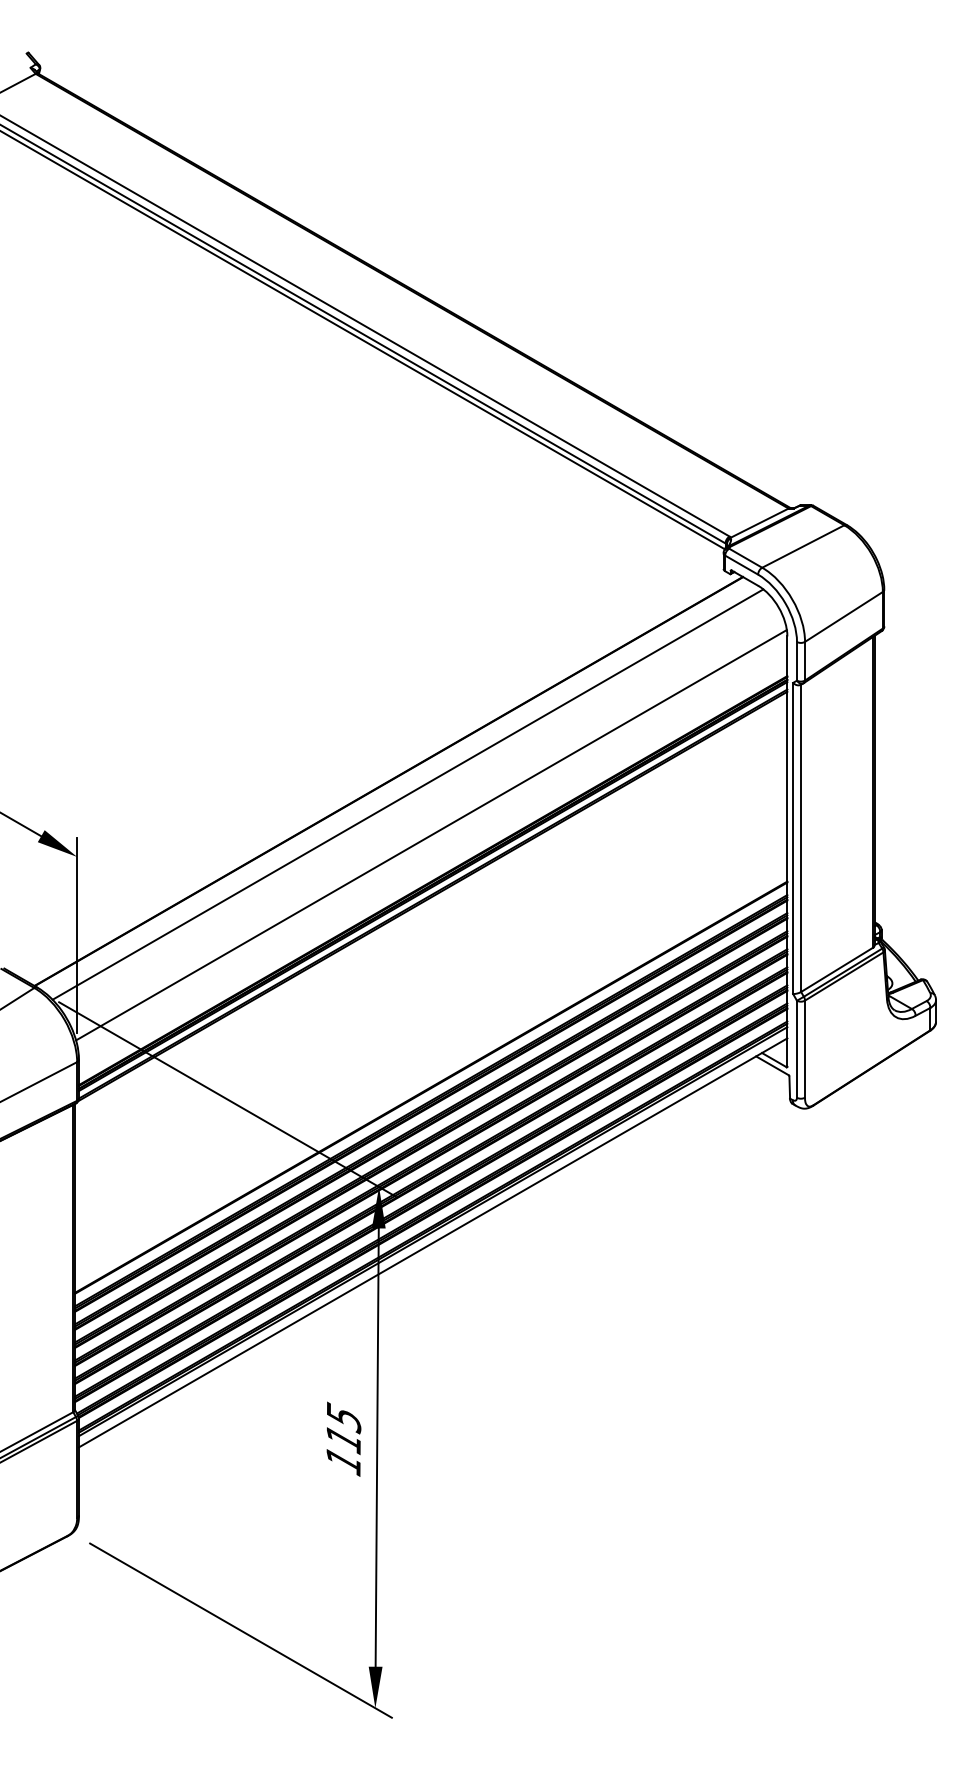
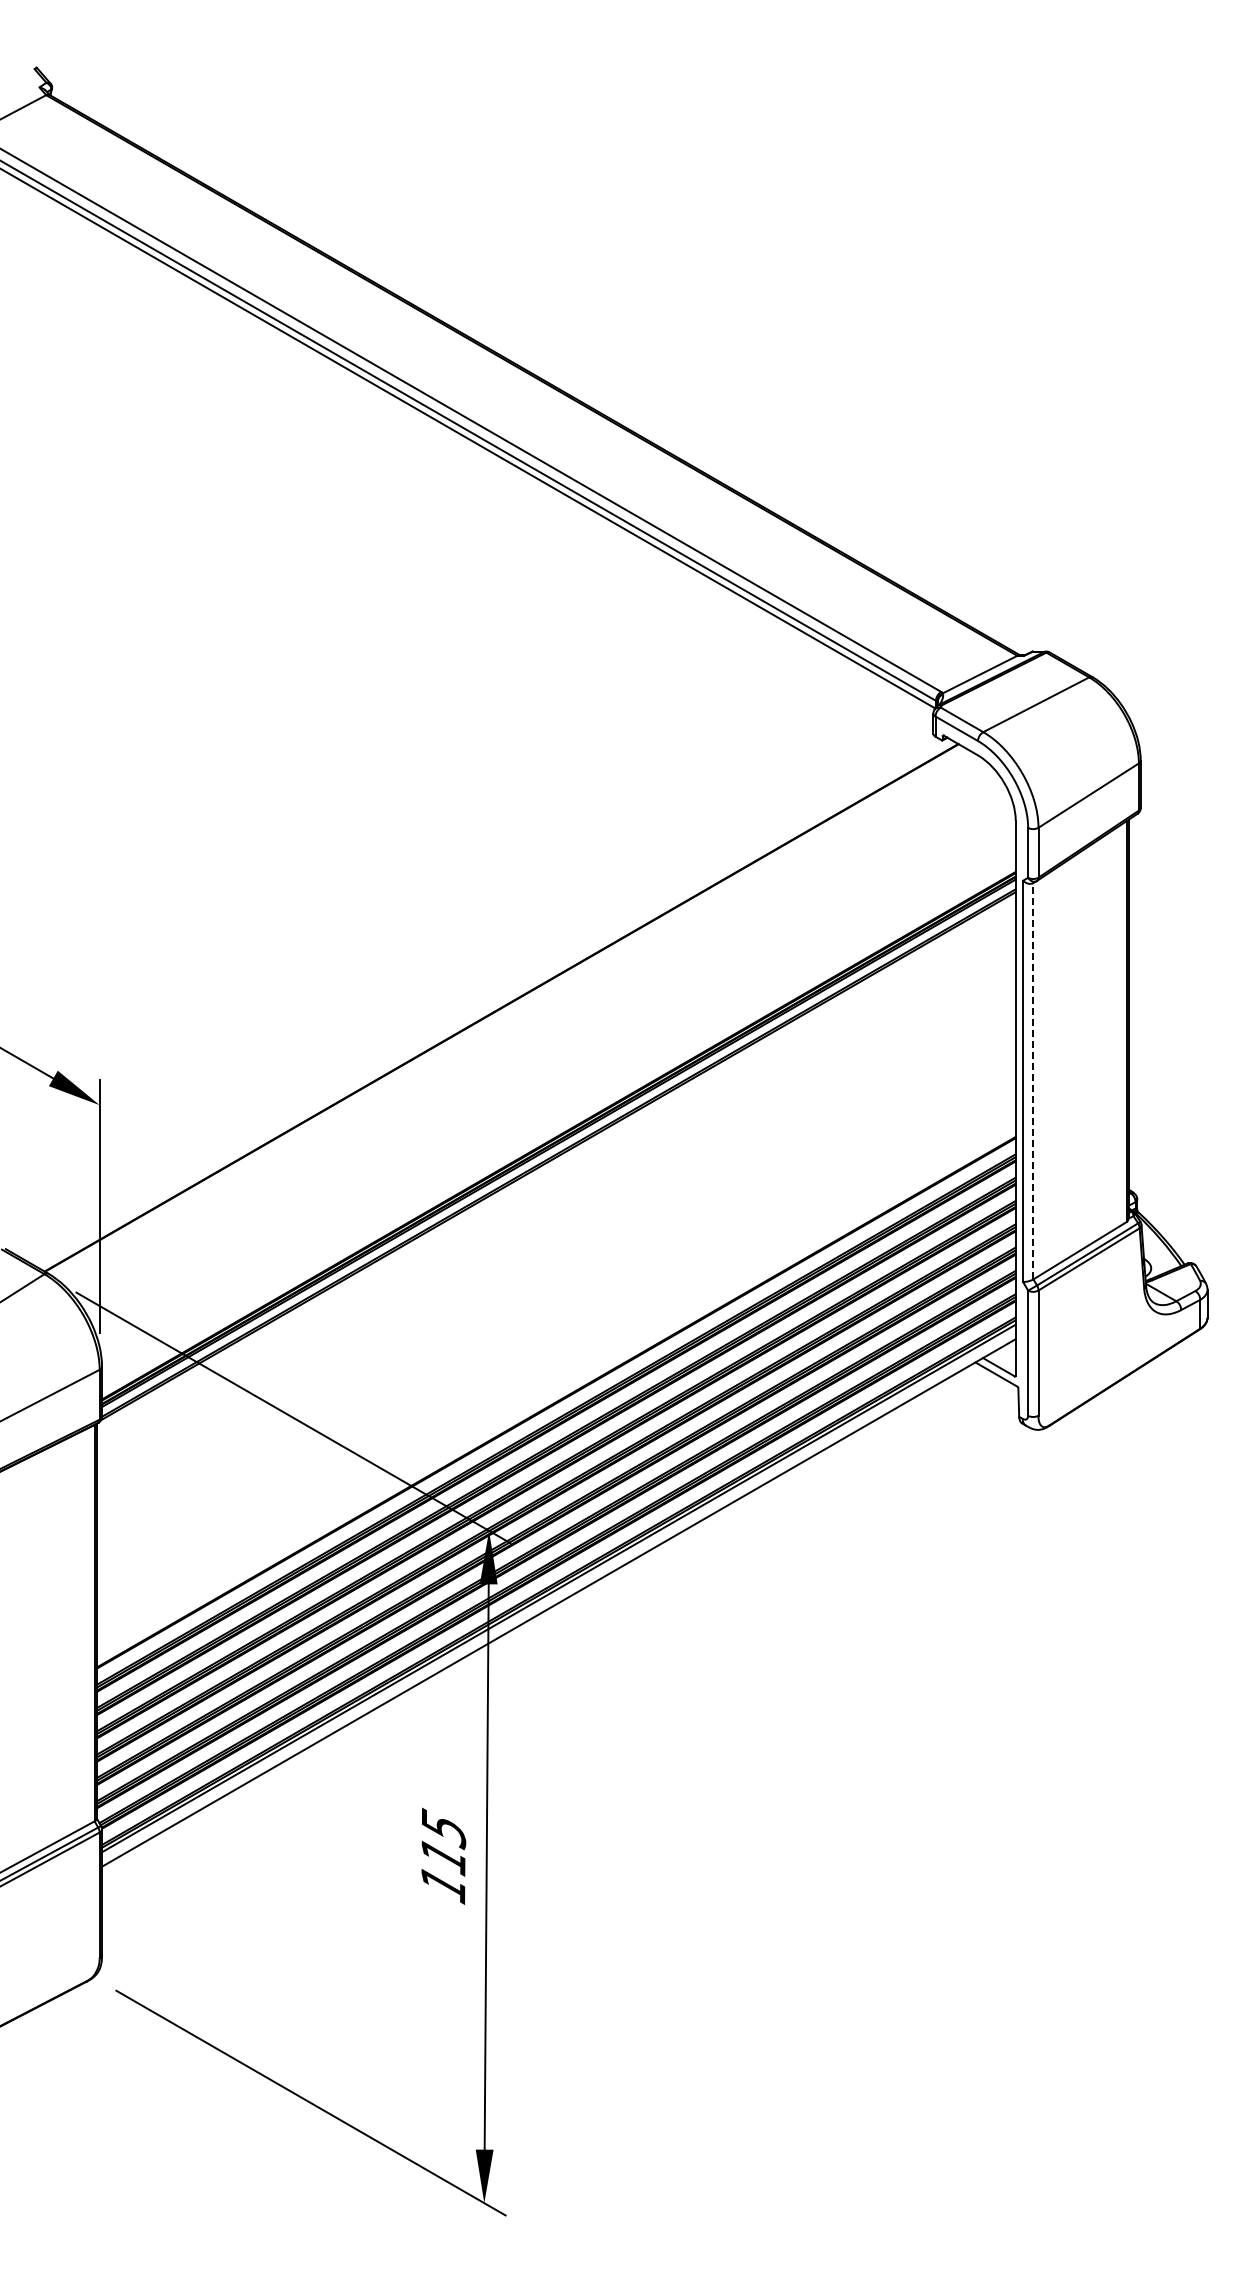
line: (408, 794) -> (526, 1024), removed
line: (431, 834) -> (556, 1076), removed
line: (801, 837) -> (1033, 1080), solid -> dashed

